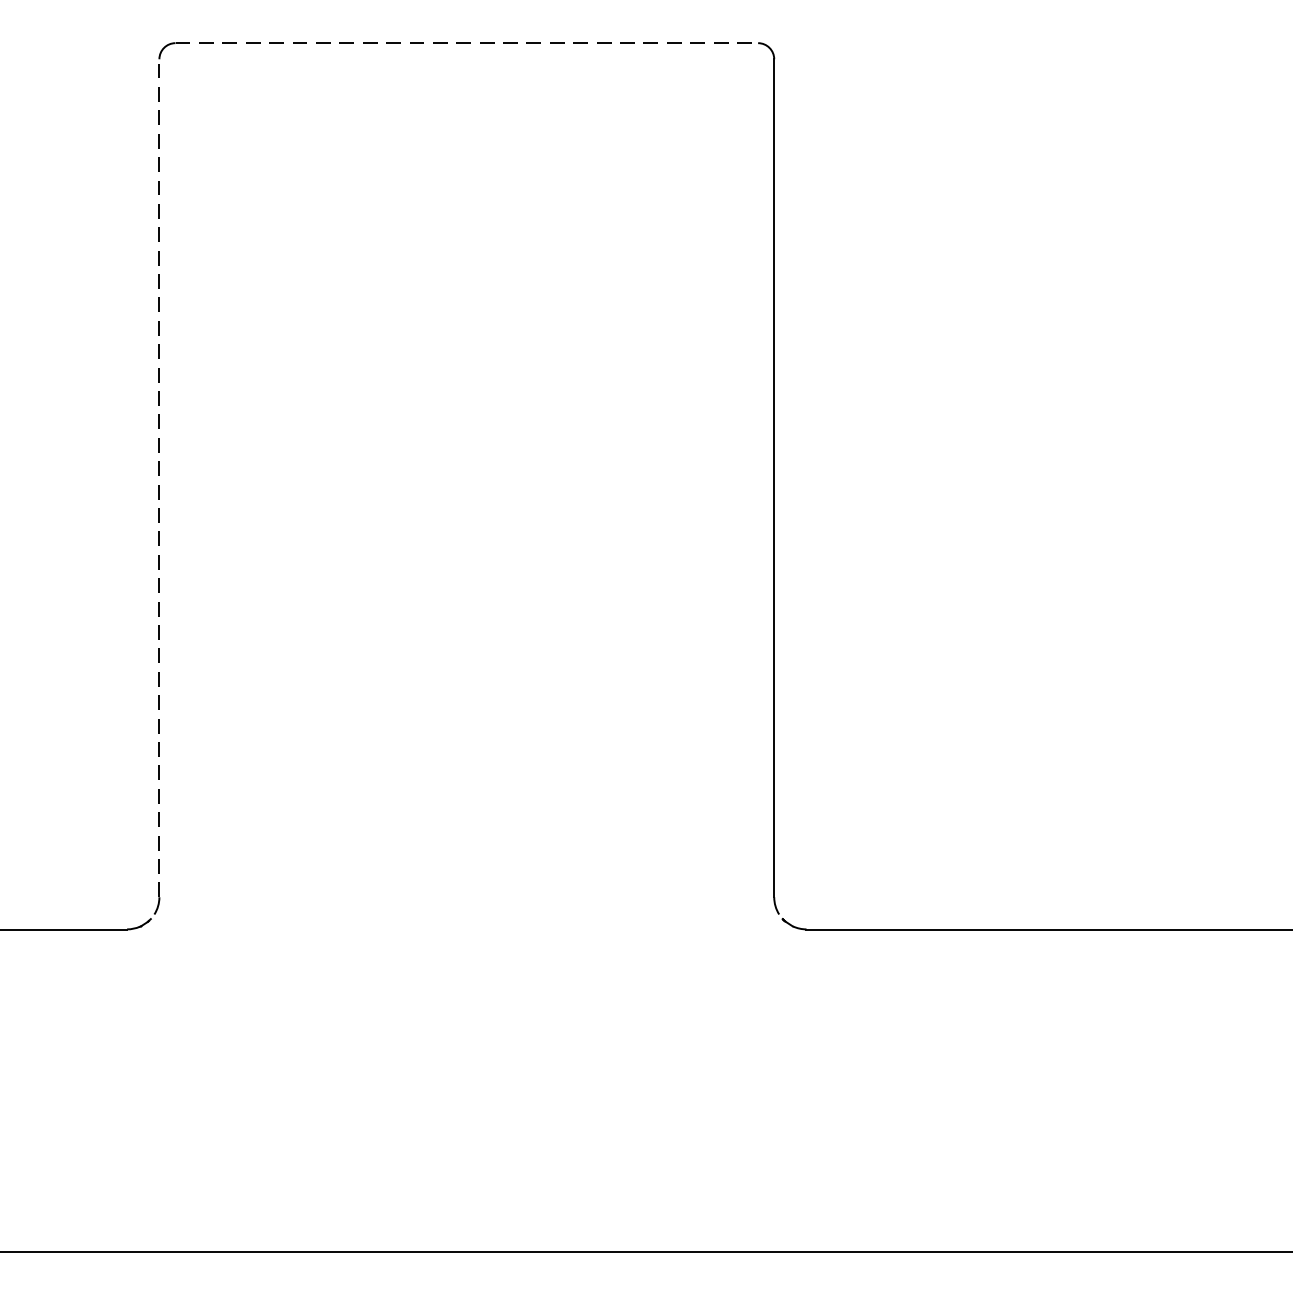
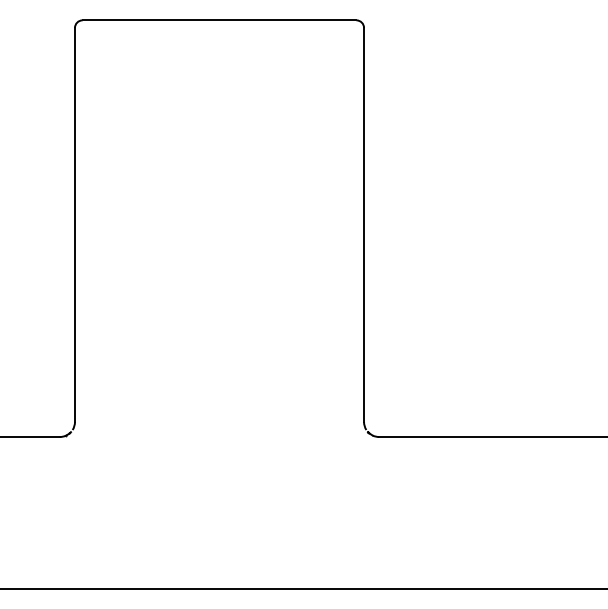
line: (466, 43) -> (219, 20), dashed -> solid
line: (158, 477) -> (74, 224), dashed -> solid

